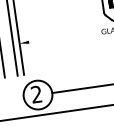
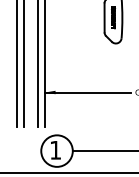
line: (58, 38) -> (87, 92), added
text: (36, 93) -> (55, 149), 2 -> 1

